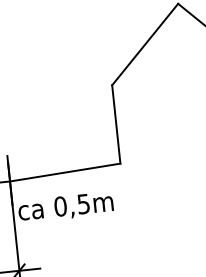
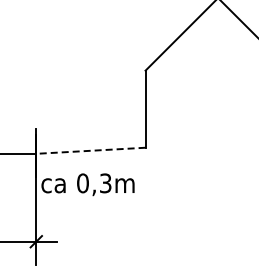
line: (64, 172) -> (90, 150), solid -> dashed
text: (83, 203) -> (105, 182), 0,5m -> 0,3m

